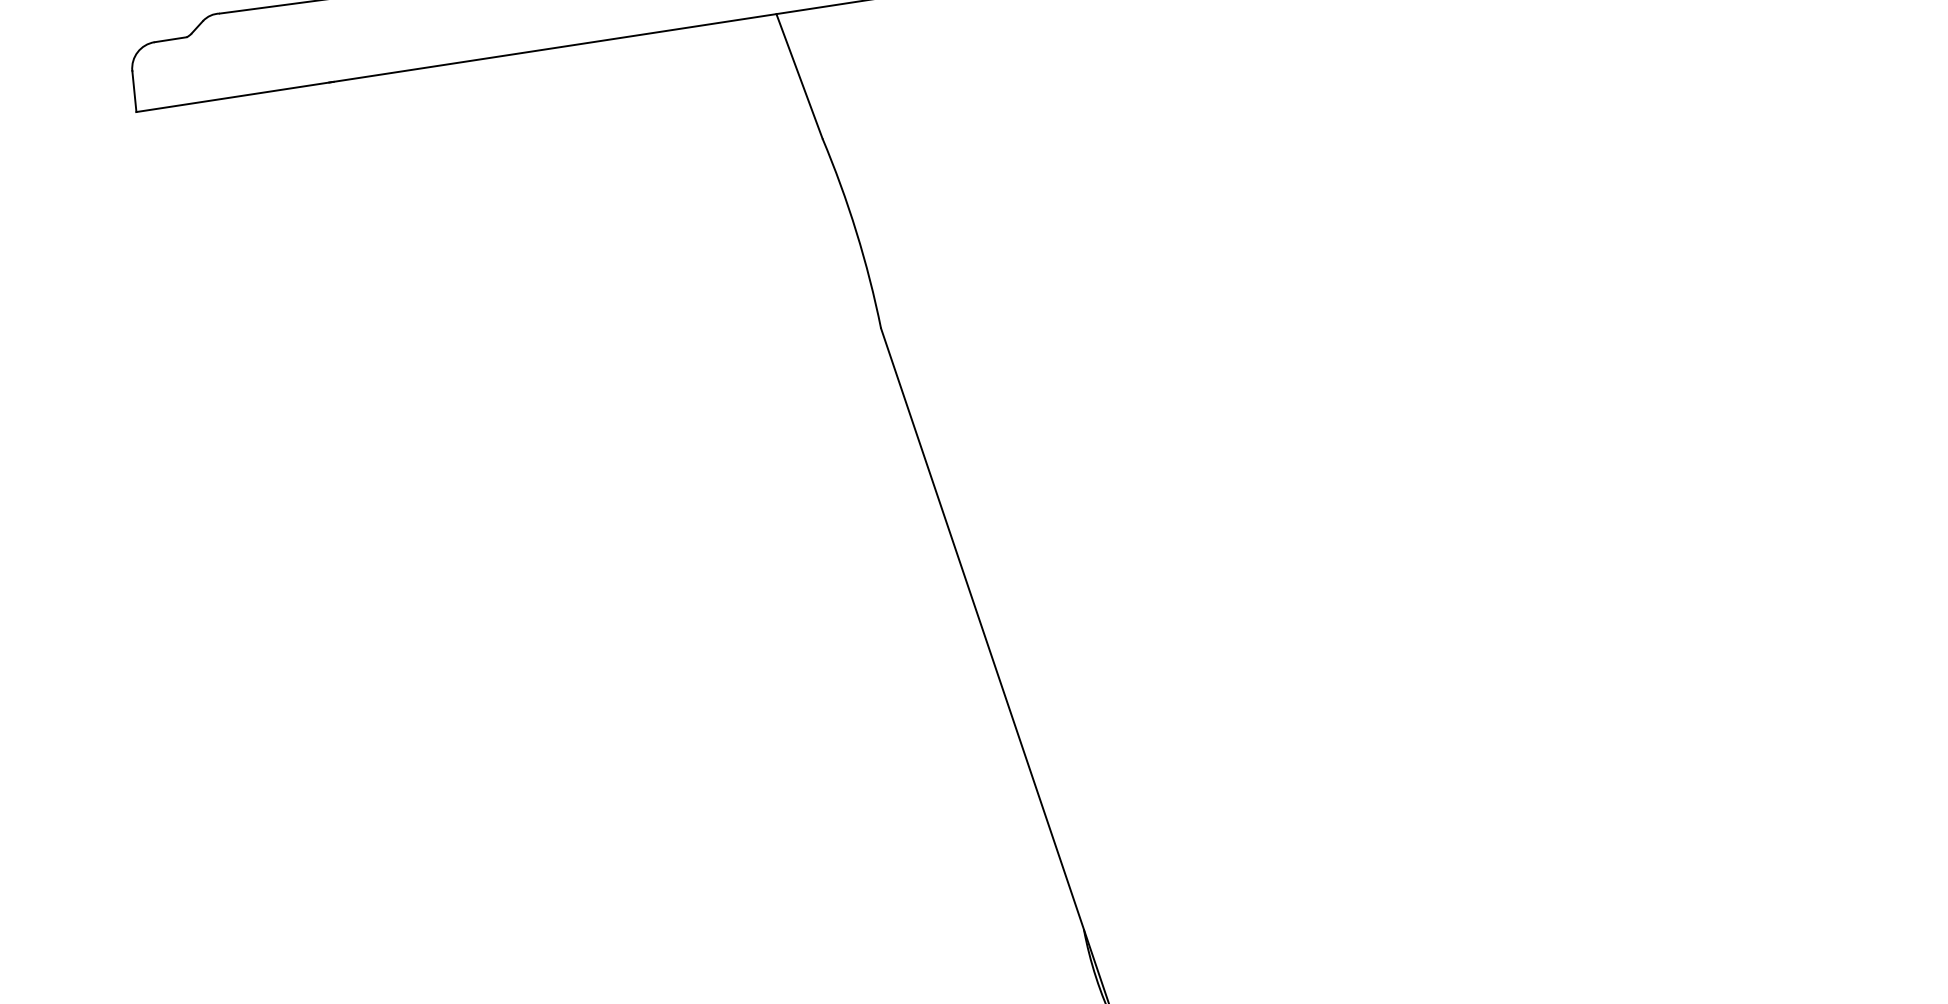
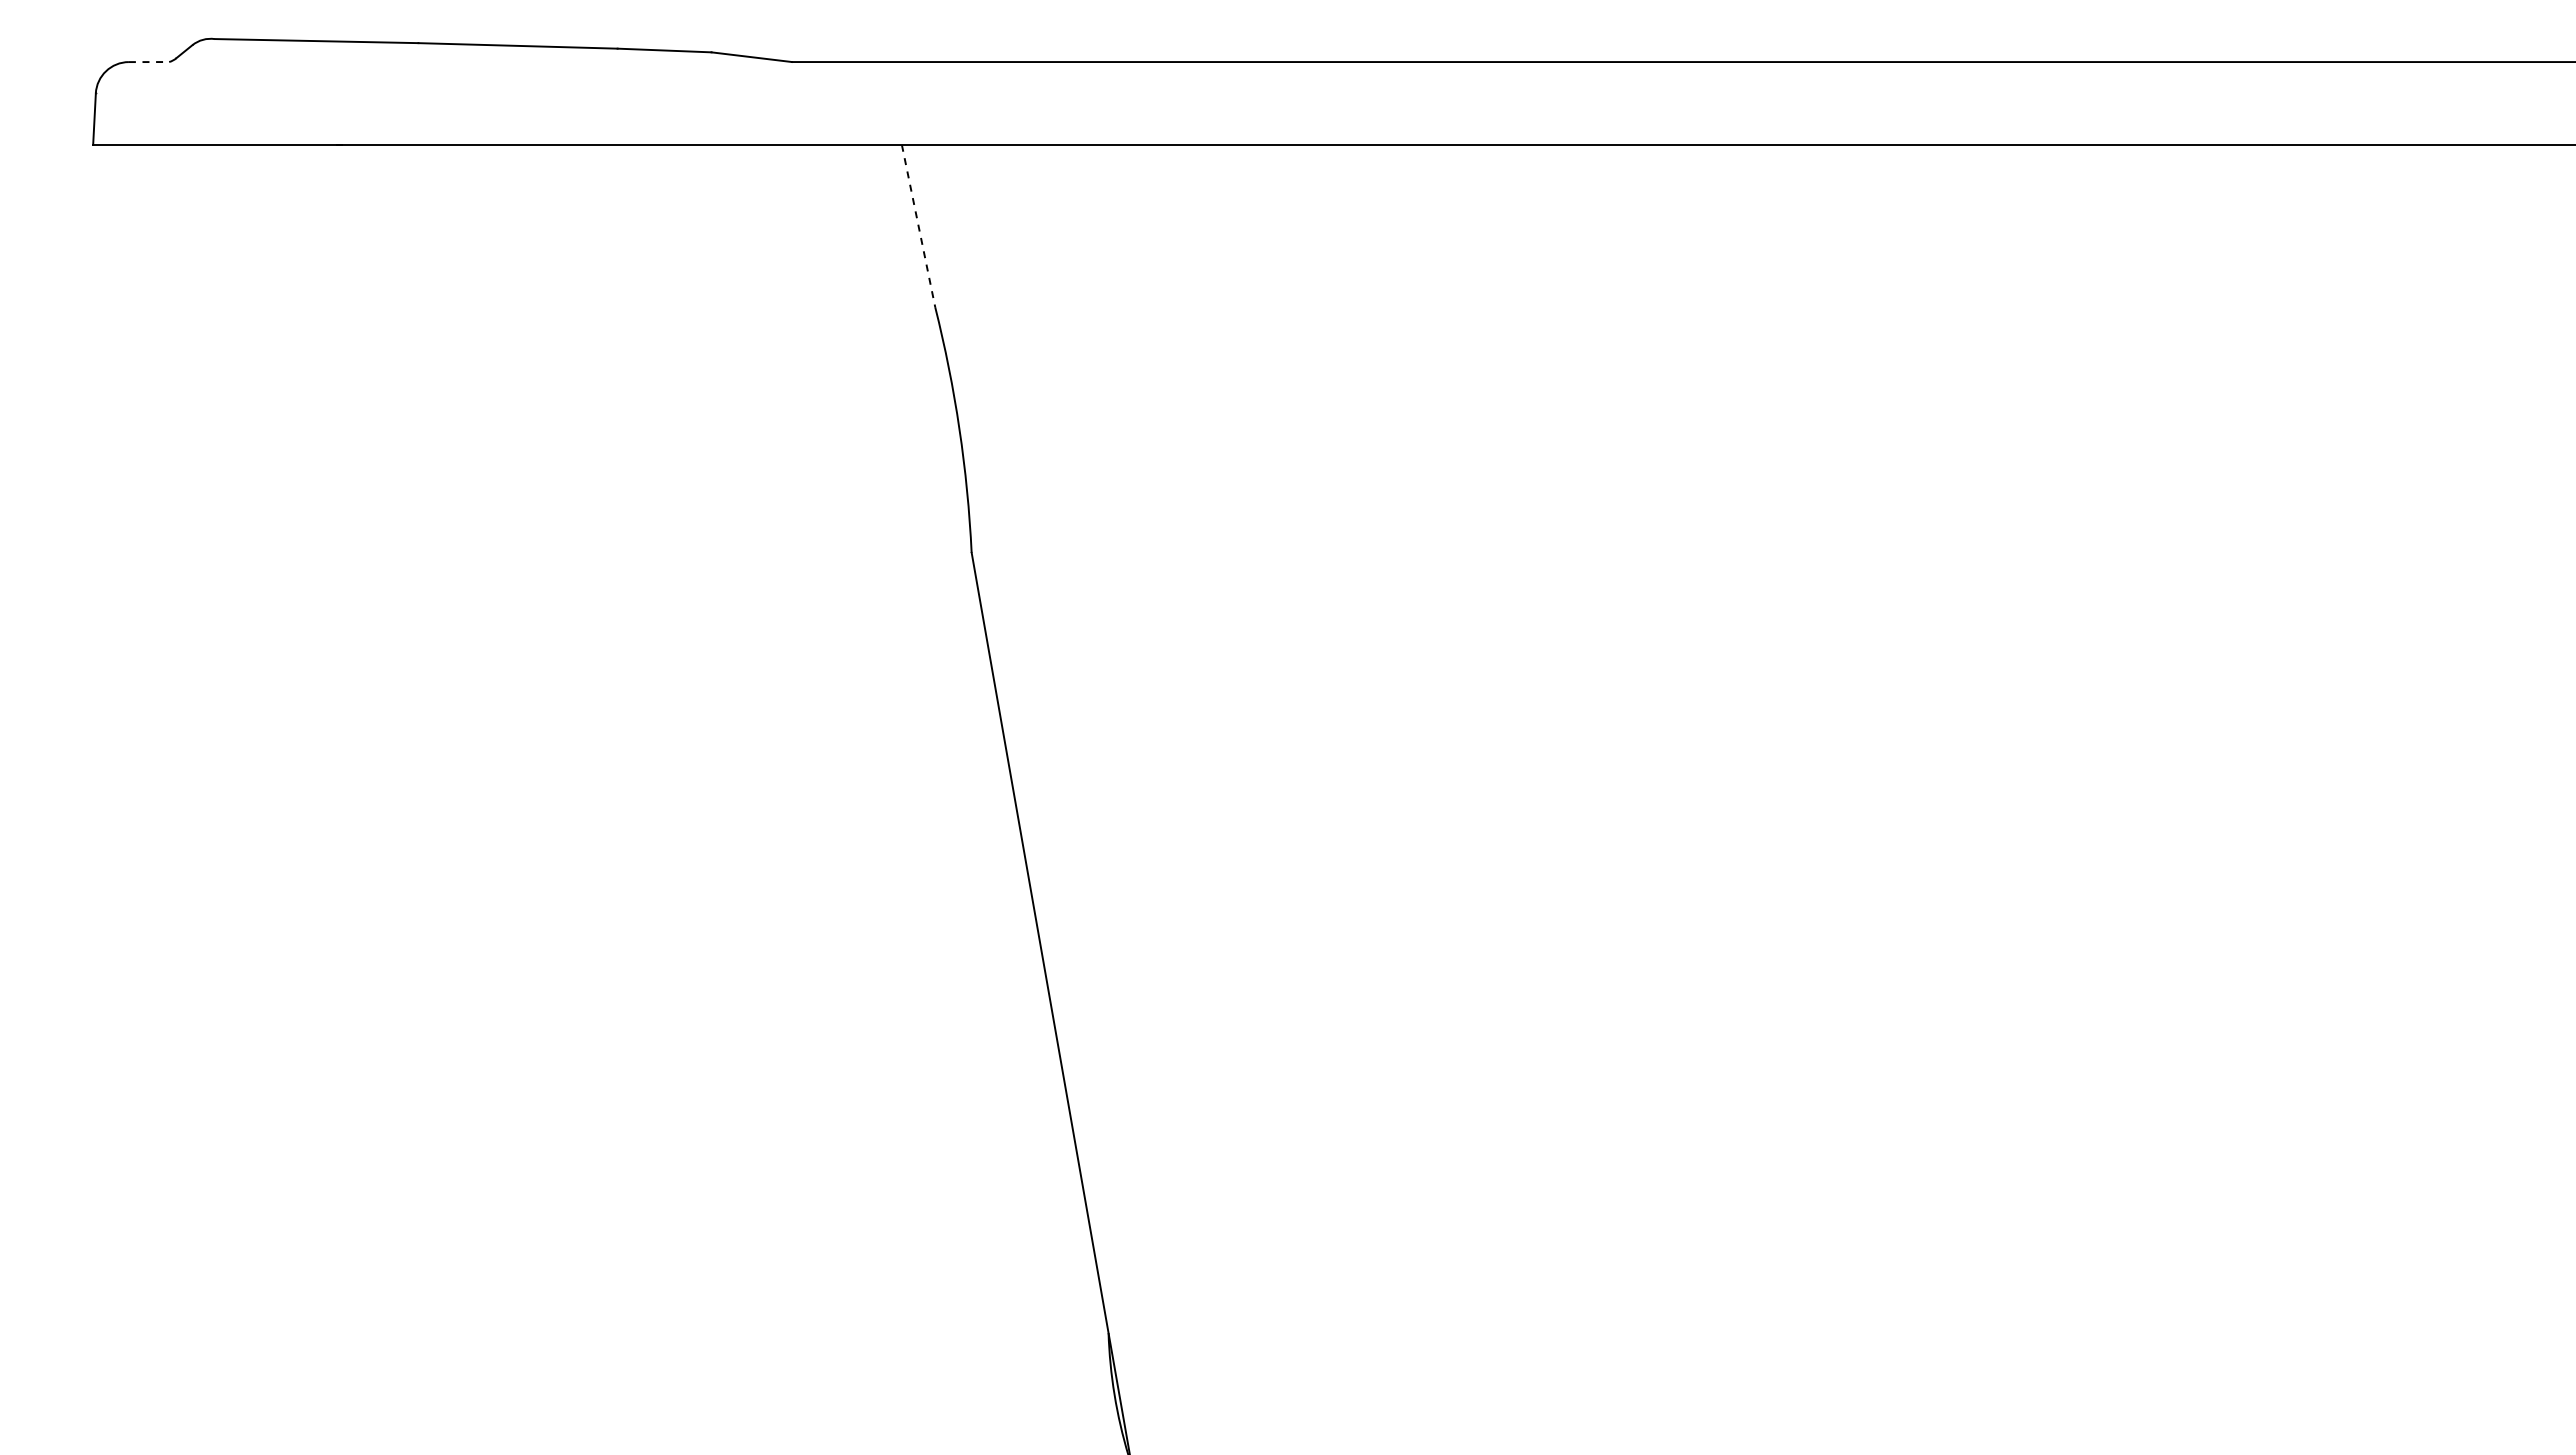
line: (171, 40) -> (149, 62), solid -> dashed
line: (799, 76) -> (918, 226), solid -> dashed

